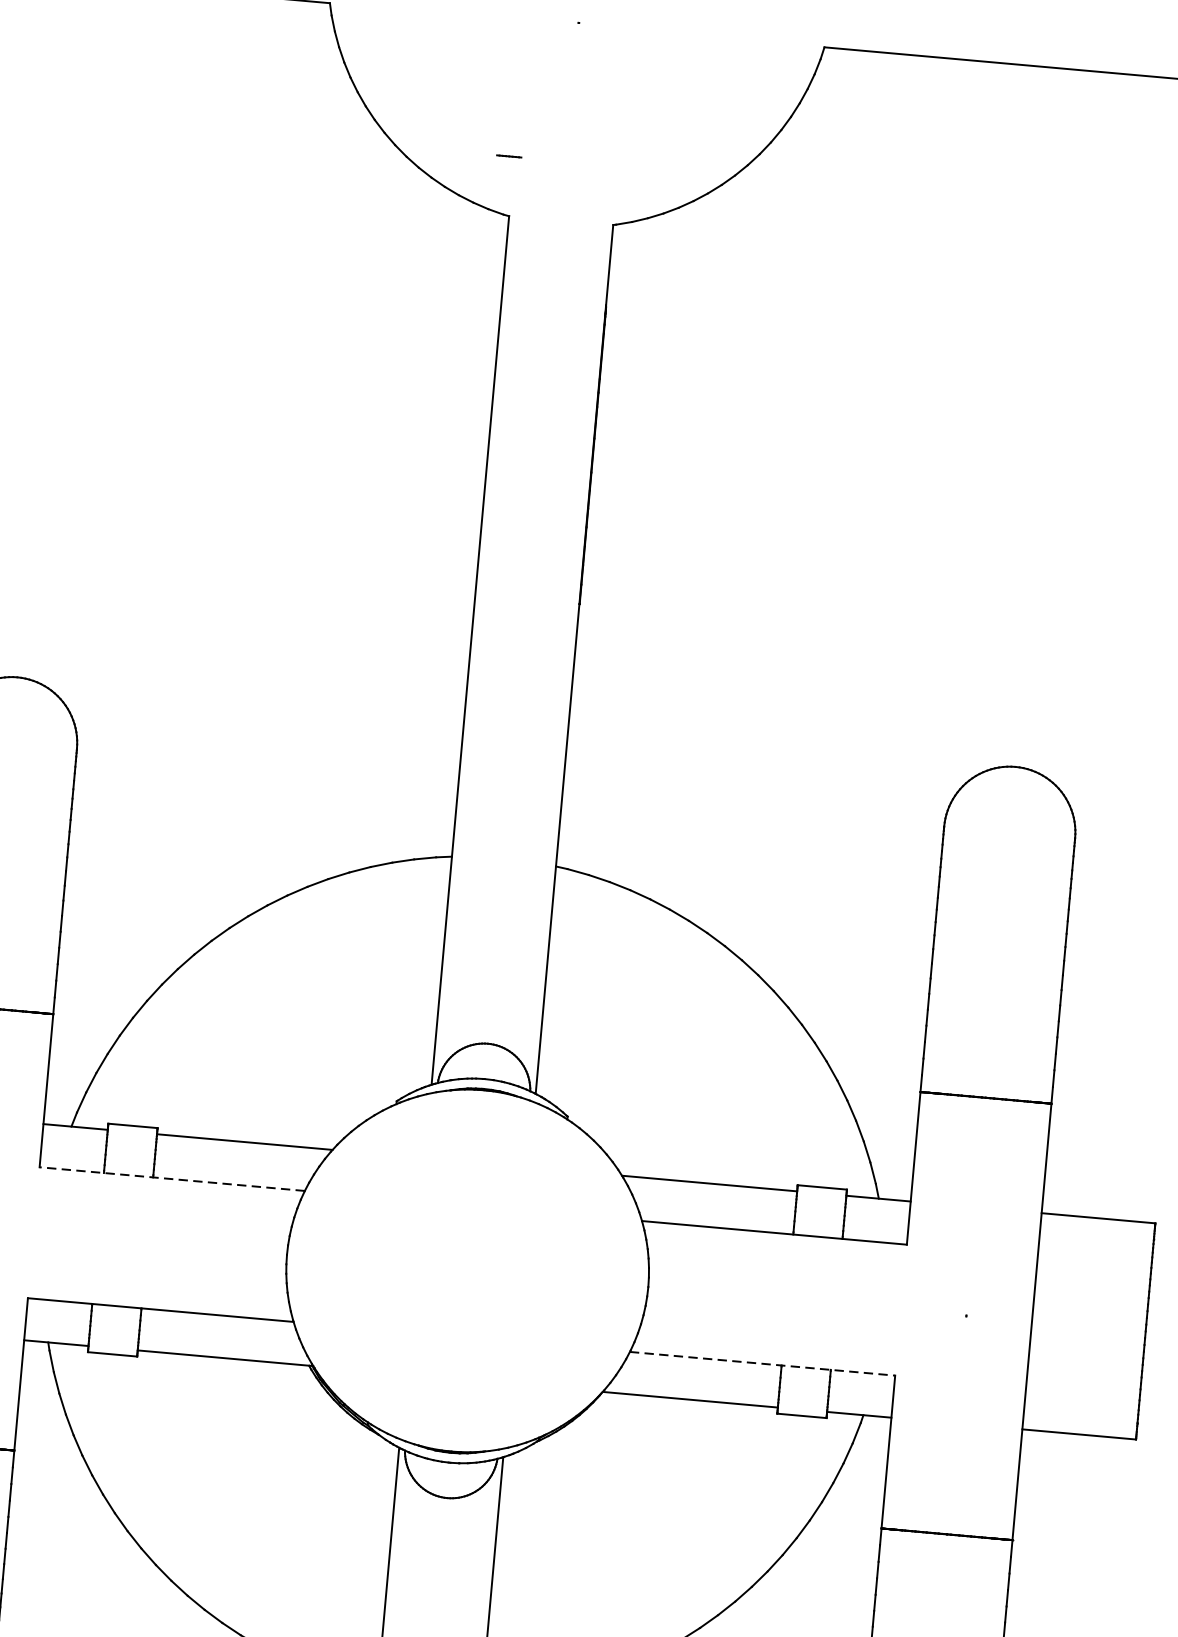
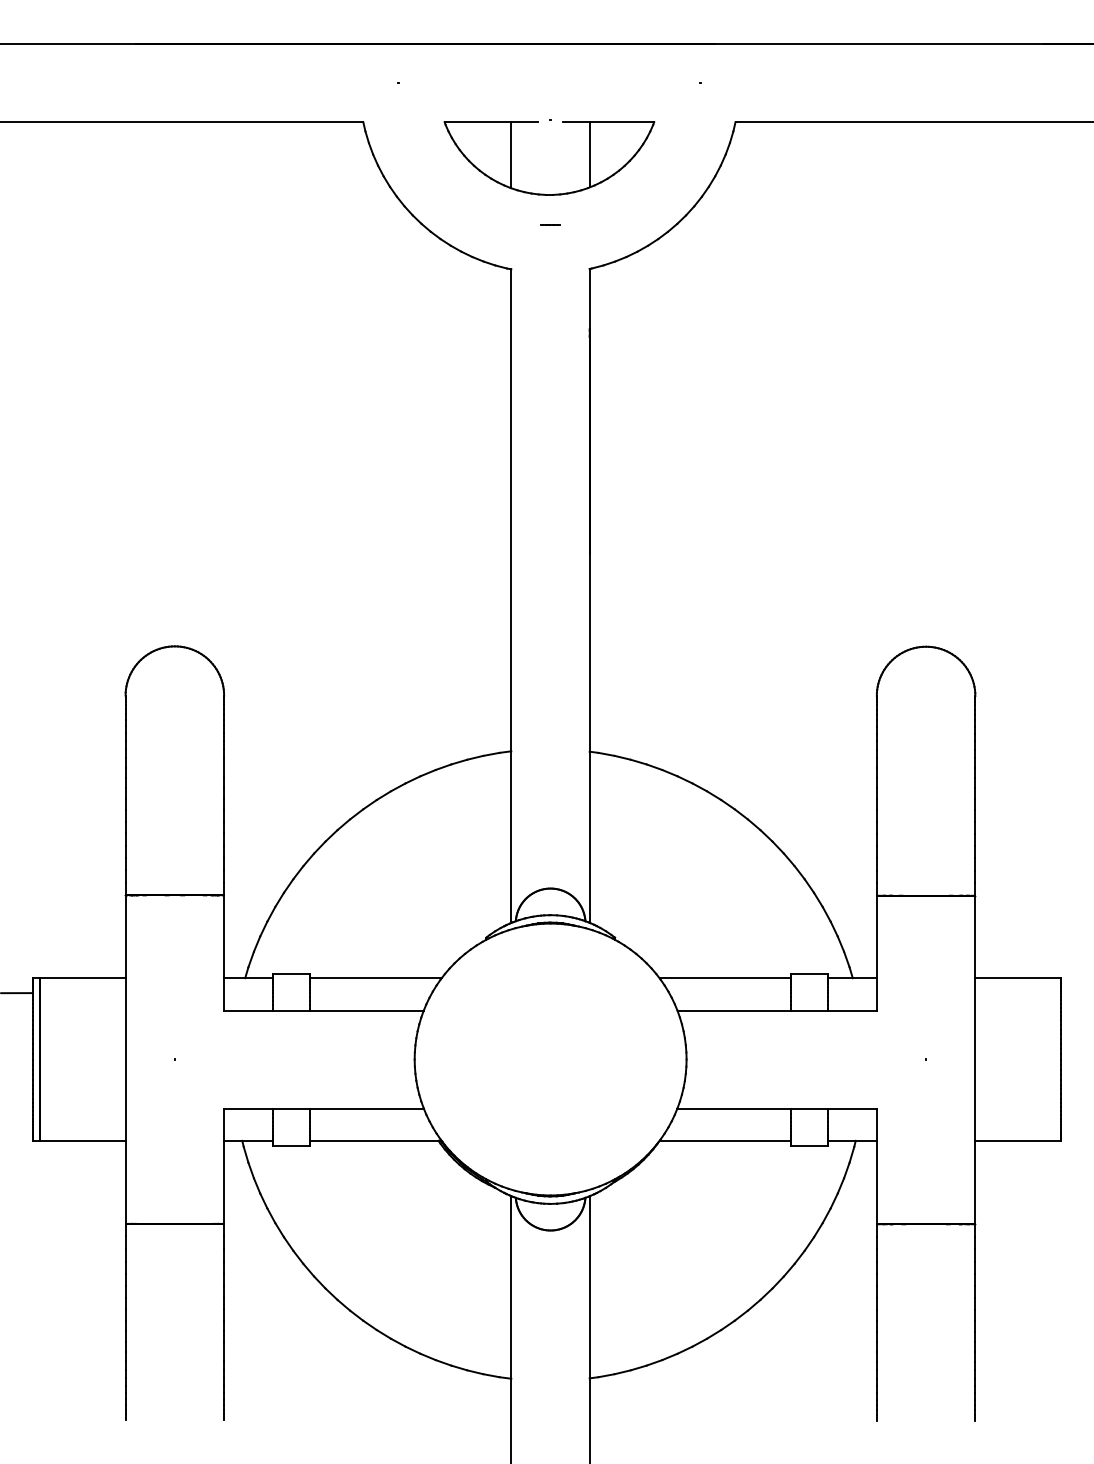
part: (562, 119) -> (544, 193), added
line: (509, 156) -> (550, 224), moved
line: (171, 1178) -> (323, 1010), dashed -> solid
line: (761, 1364) -> (776, 1109), dashed -> solid

